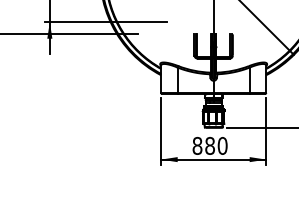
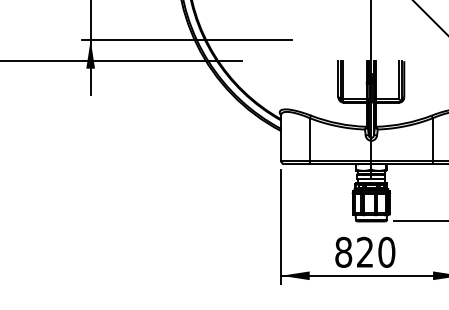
text: (209, 145) -> (364, 251), 880 -> 820

